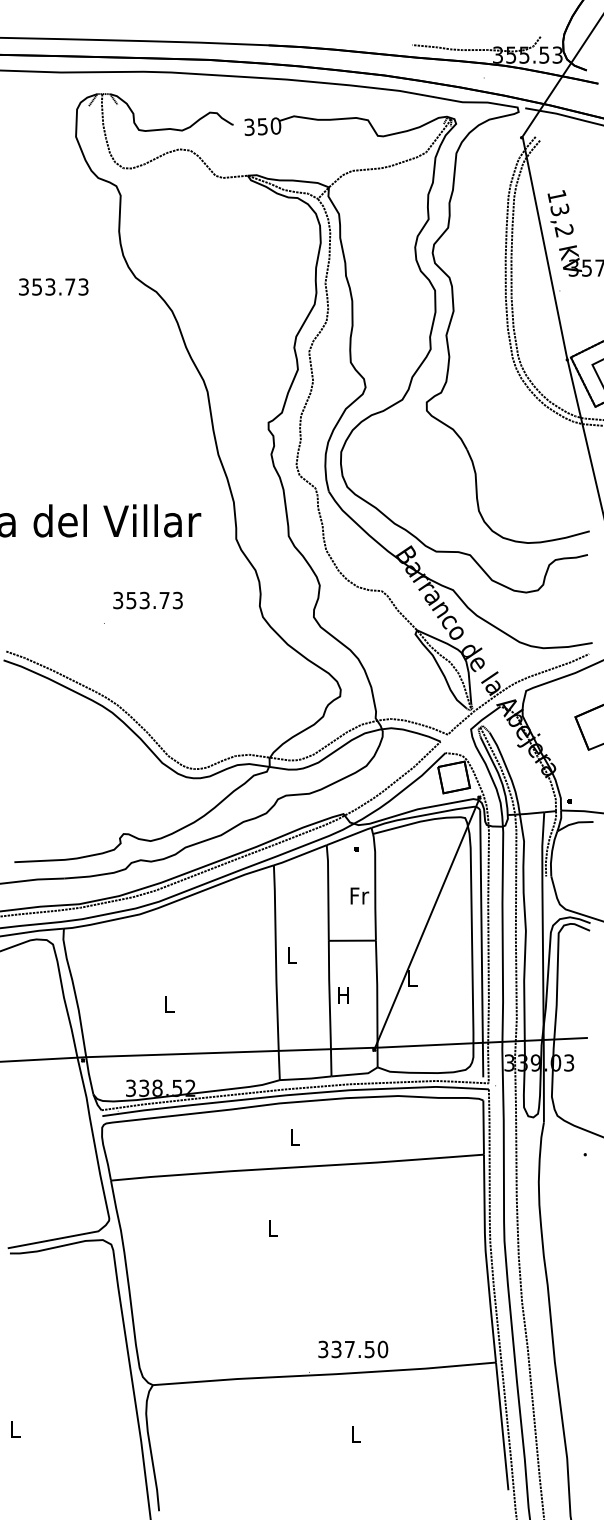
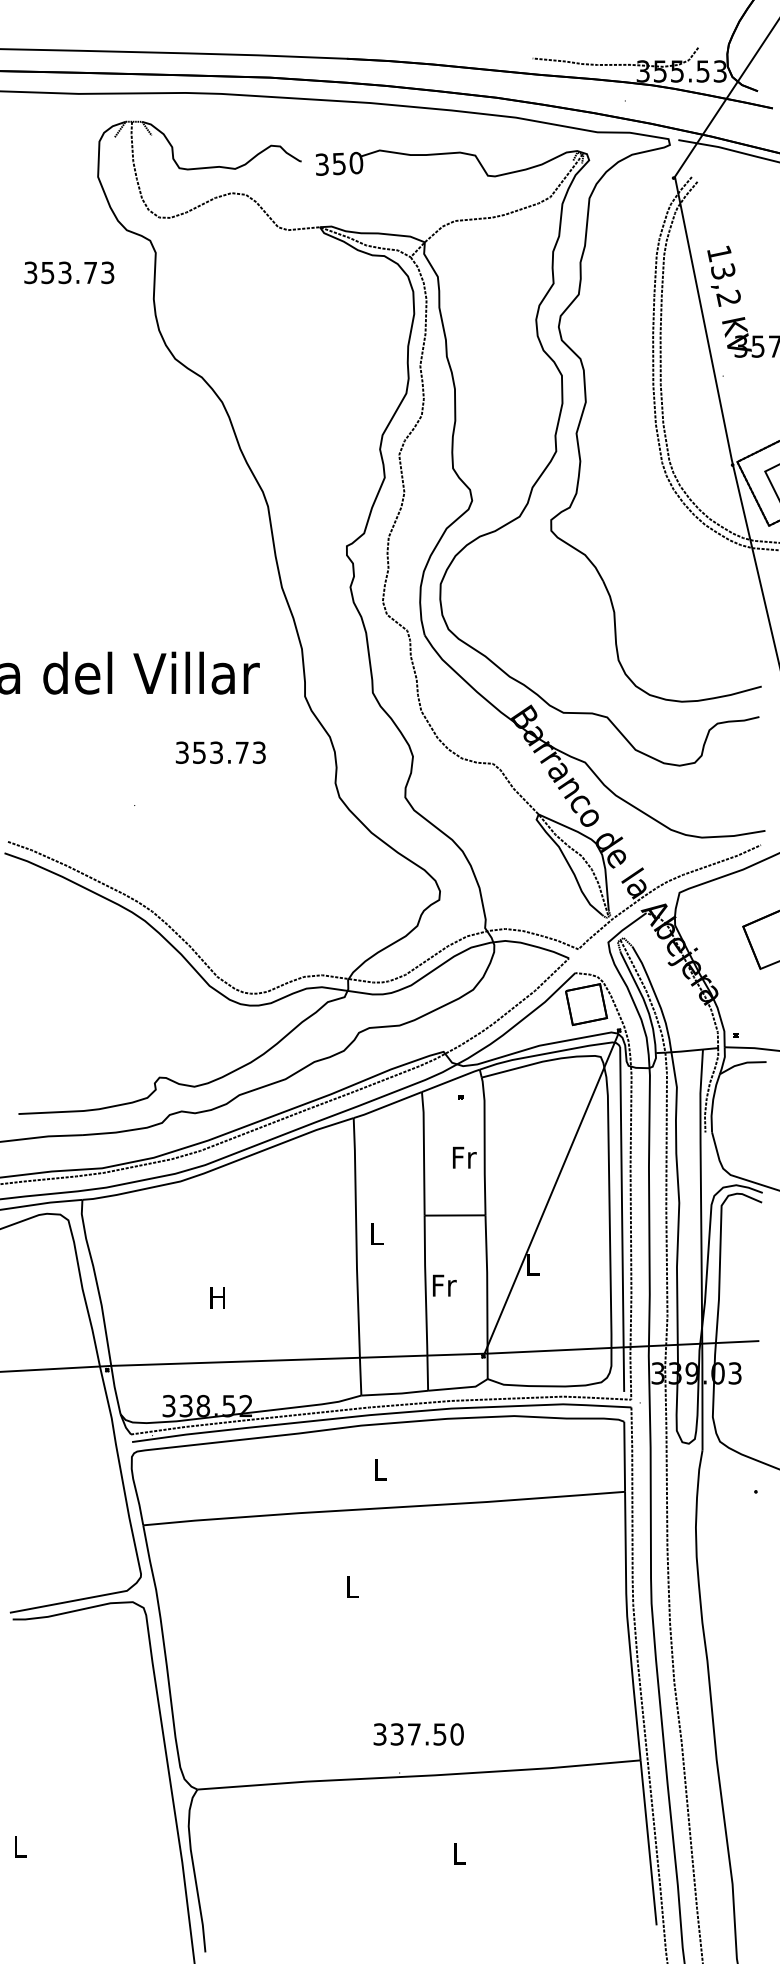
text: (53, 286) -> (68, 272), moved
text: (147, 600) -> (220, 752), moved
text: (344, 994) -> (444, 1284), H -> Fr
text: (168, 1004) -> (217, 1297), L -> H
text: (353, 1349) -> (419, 1734), moved

